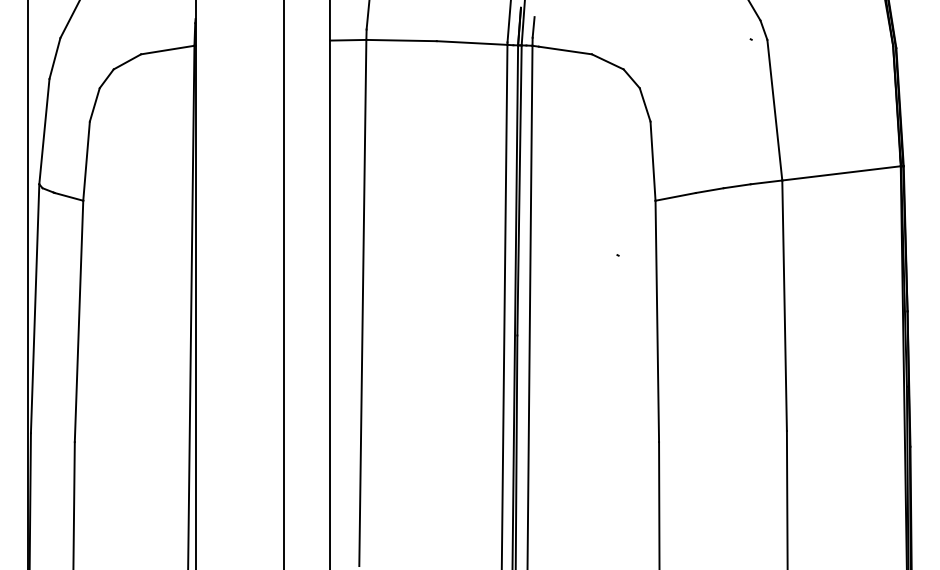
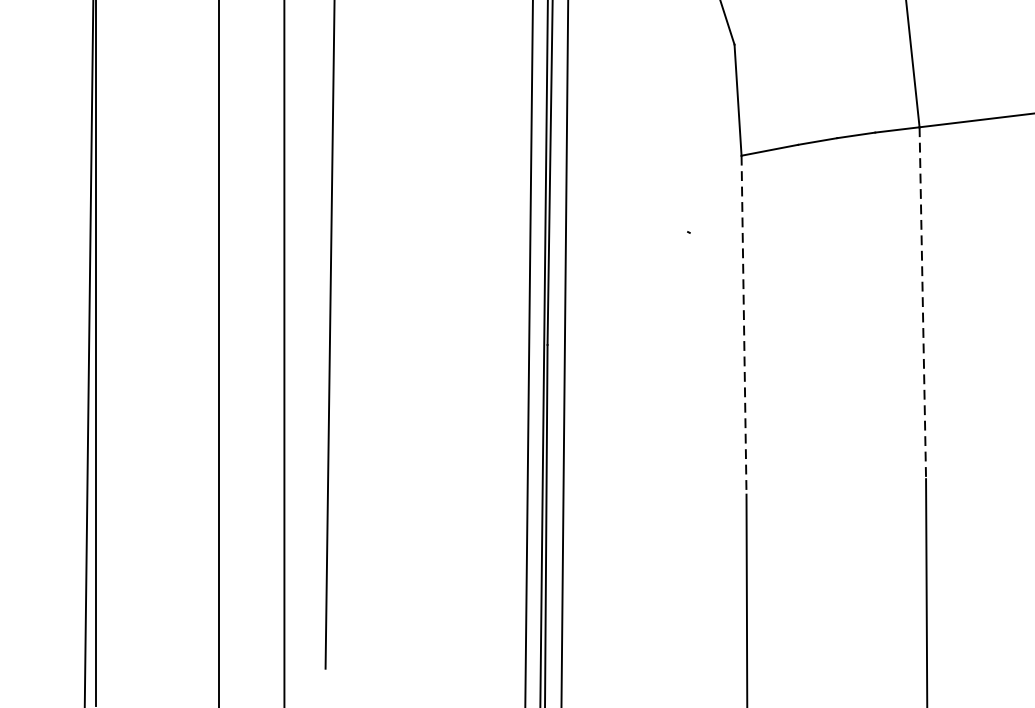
line: (784, 306) -> (922, 304), solid -> dashed
line: (657, 321) -> (744, 325), solid -> dashed

